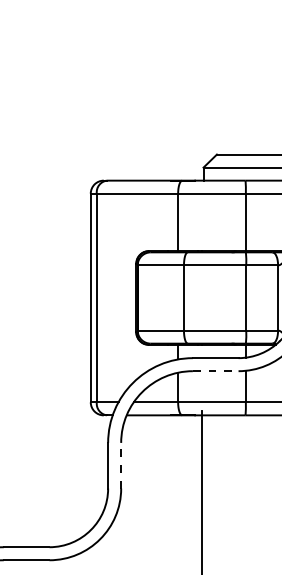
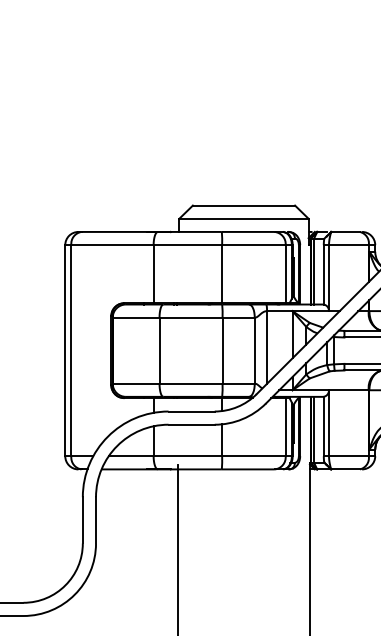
line: (216, 370) -> (192, 424), dashed -> solid
line: (121, 464) -> (96, 519), dashed -> solid

